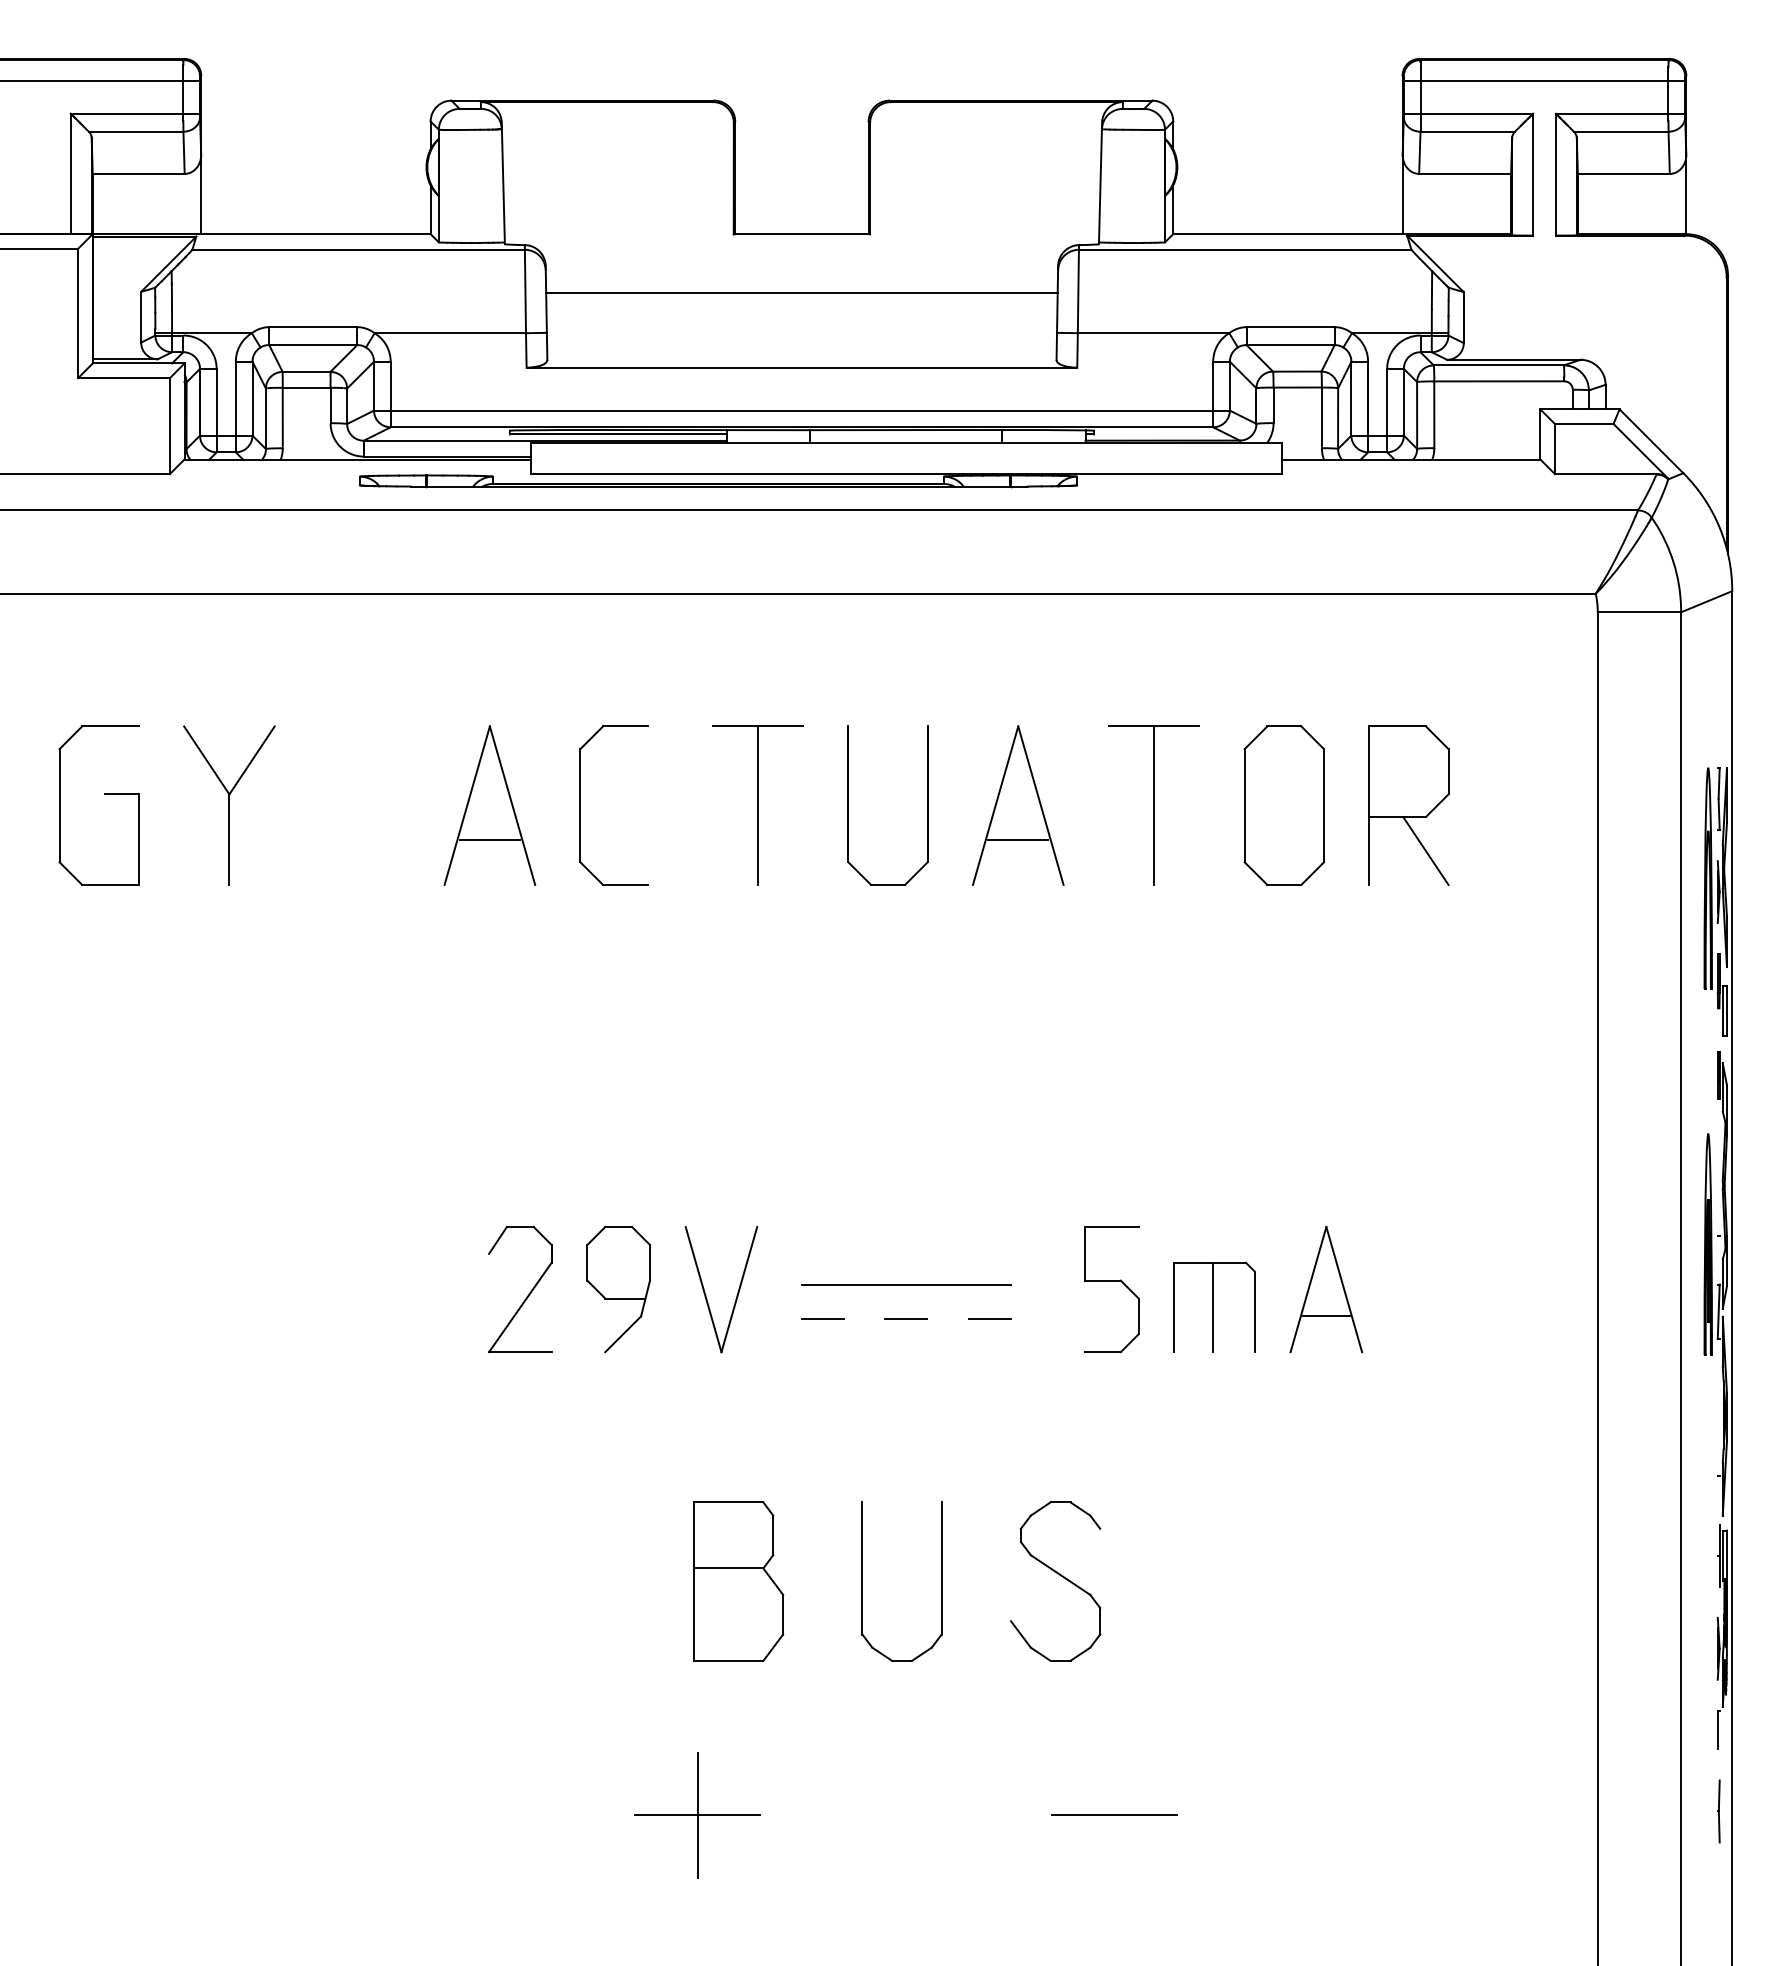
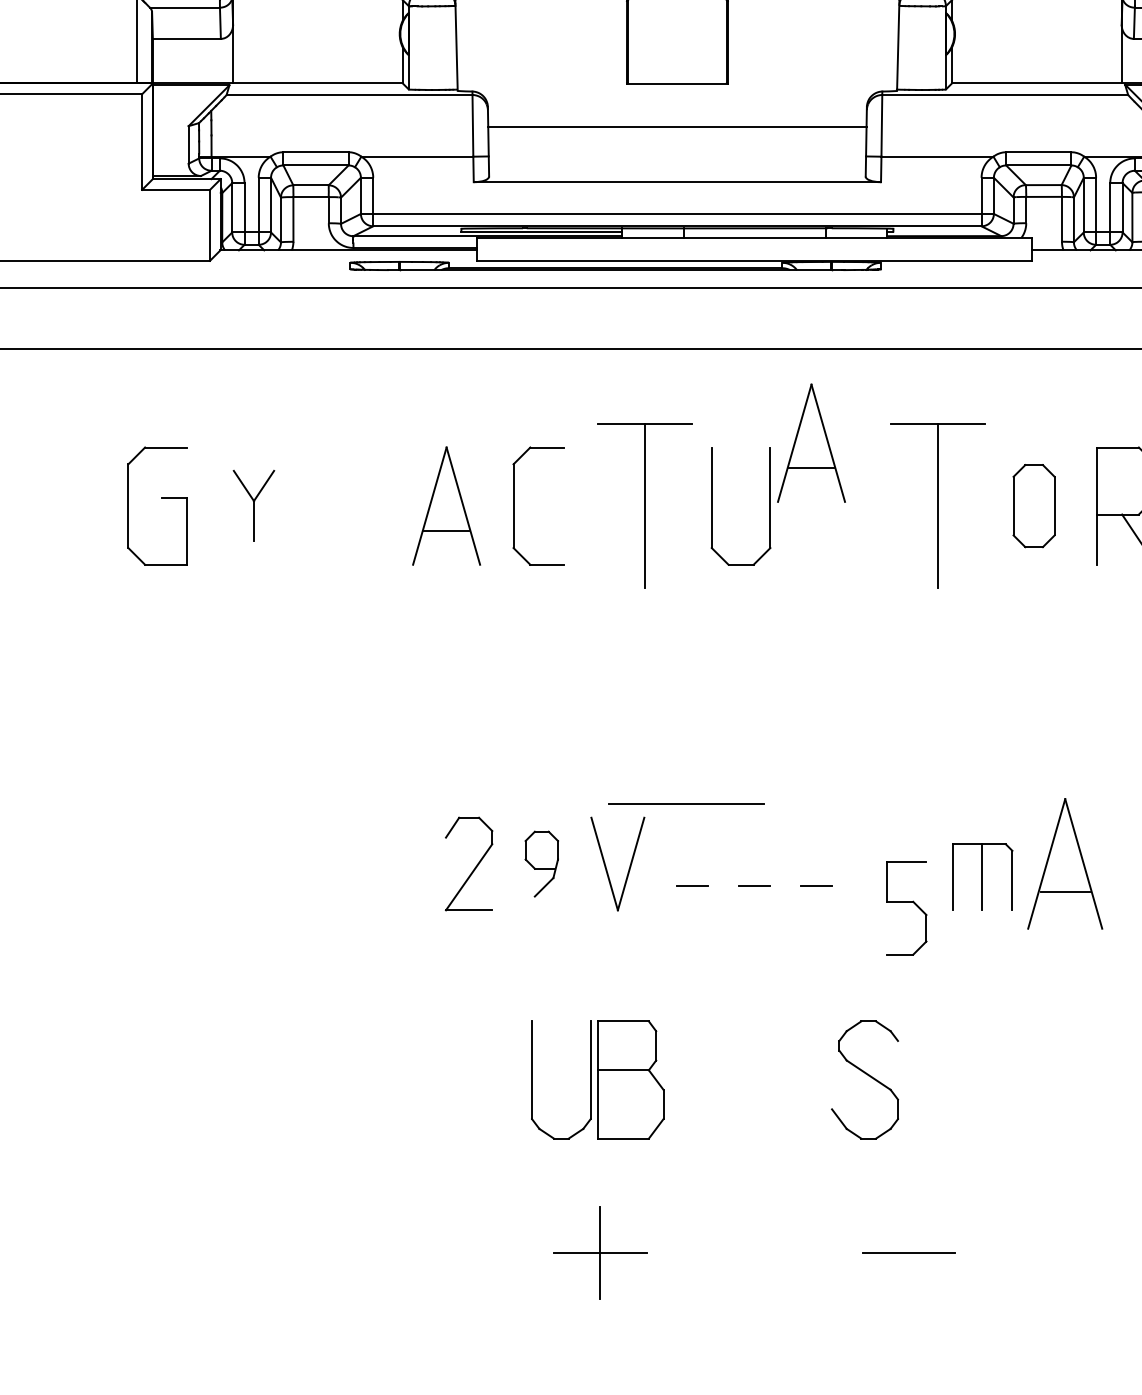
part: (229, 805) -> (254, 506), size x0.6
part: (757, 805) -> (644, 506), size x1.4
part: (1018, 805) -> (811, 443), moved
part: (1153, 805) -> (937, 506), size x1.4
part: (1283, 805) -> (1033, 506), size x0.7
part: (1111, 1281) -> (906, 902), moved
line: (906, 1284) -> (686, 803), moved
part: (618, 1289) -> (541, 863), size x0.7
part: (1326, 1289) -> (1065, 863), size x1.4
part: (862, 1581) -> (532, 1079), moved

